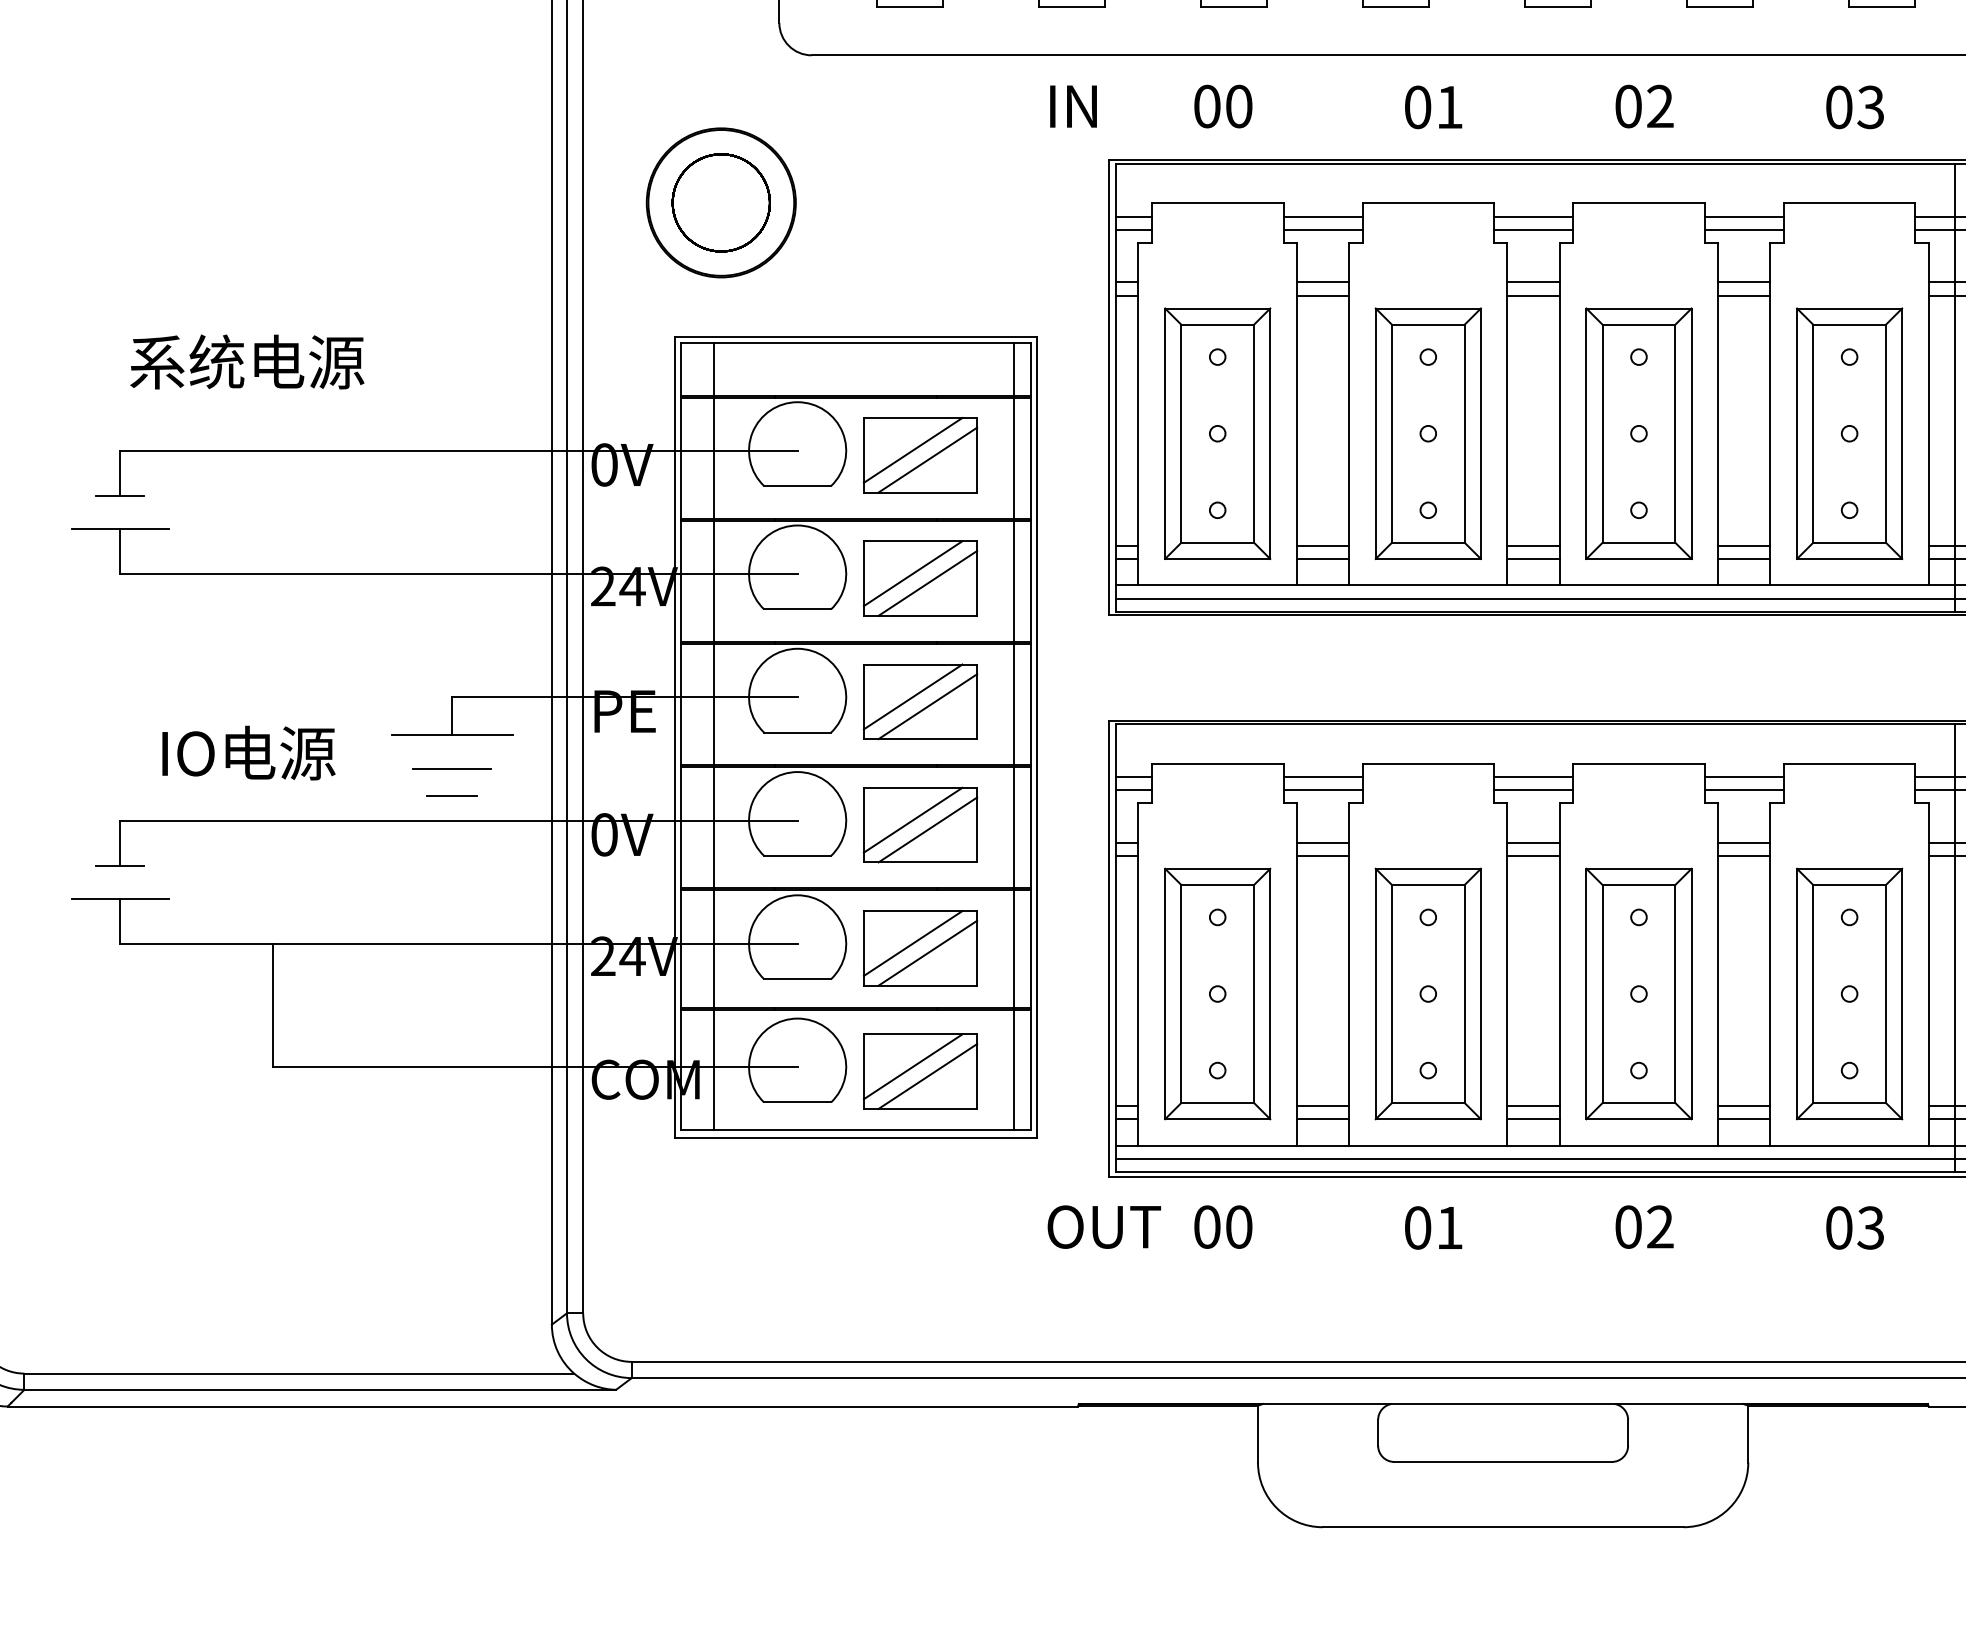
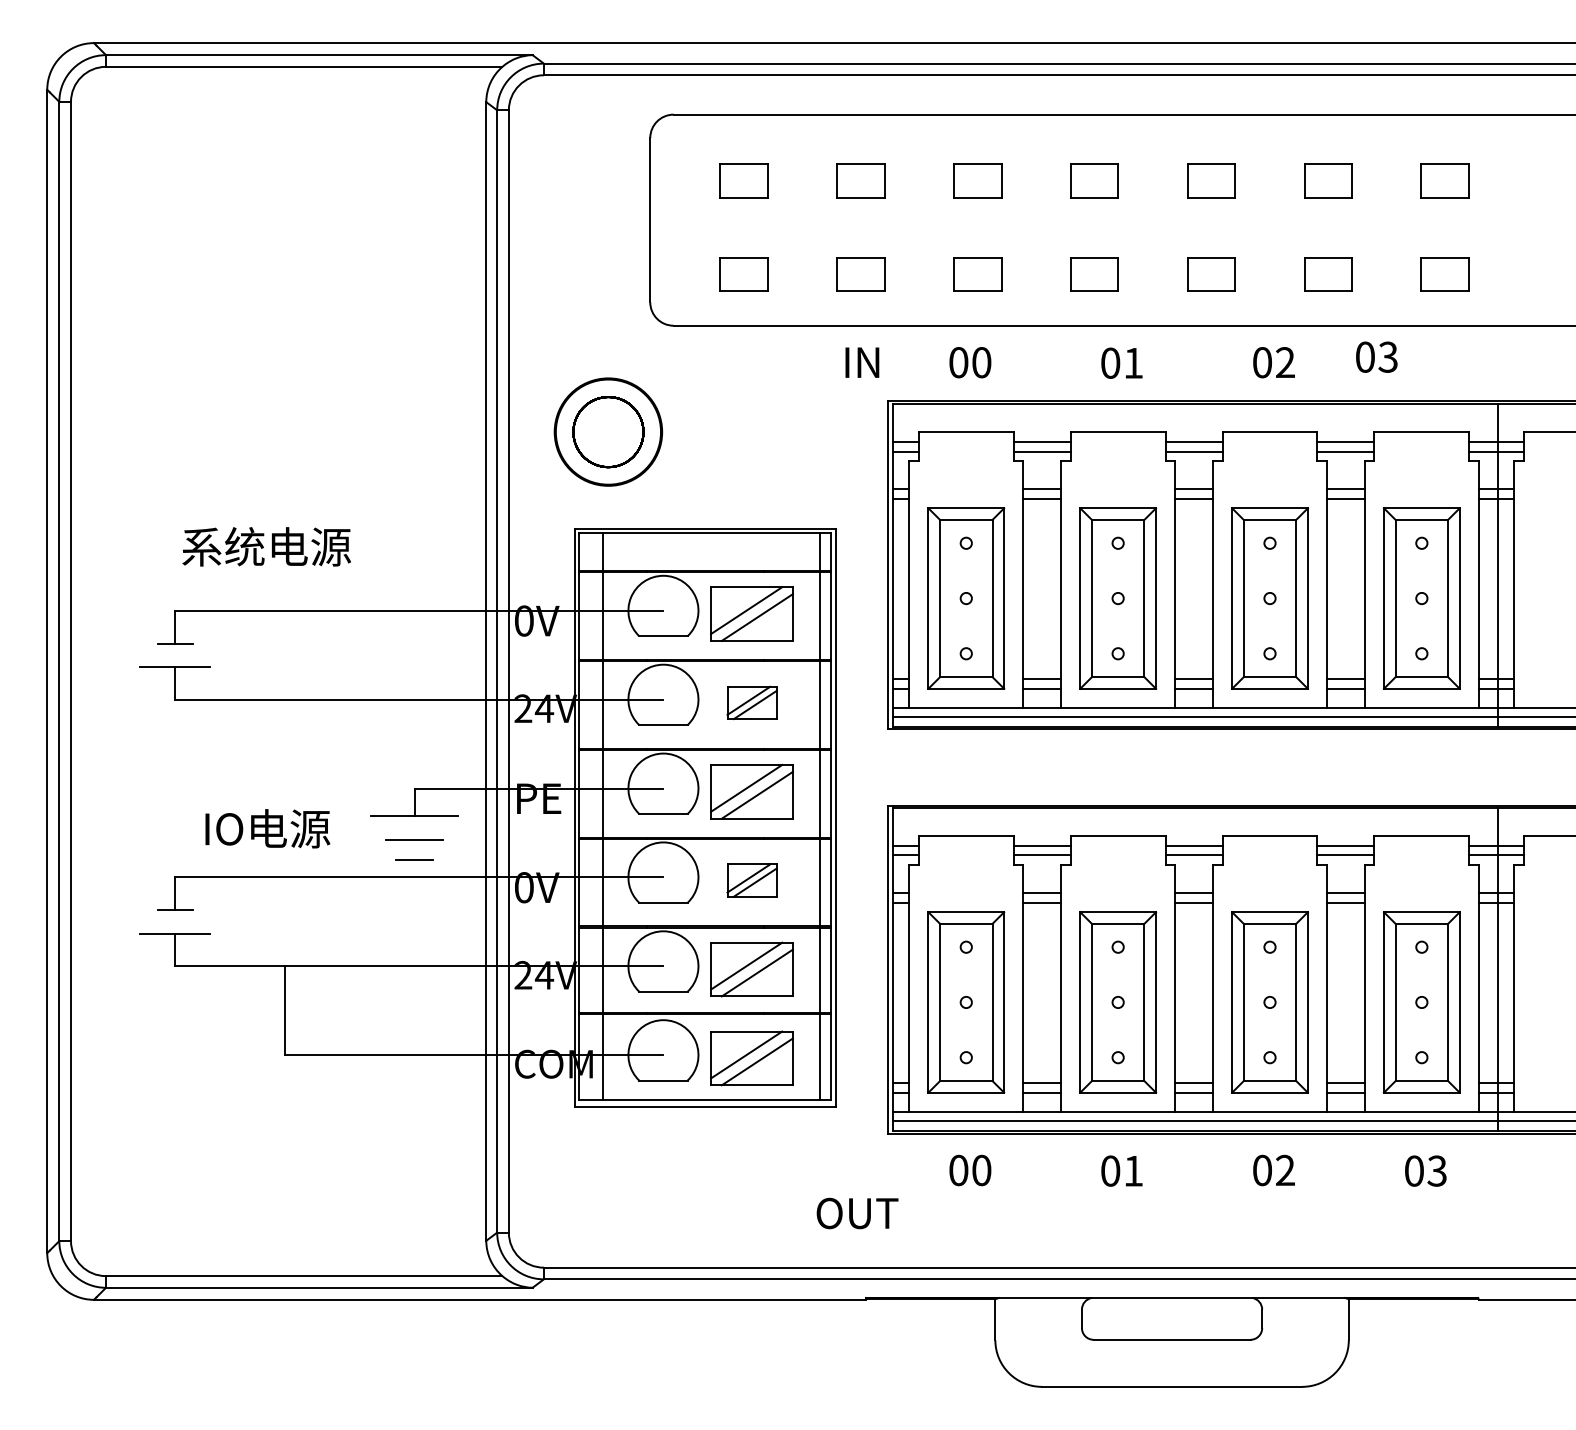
text: (1854, 106) -> (1376, 356), moved
part: (919, 577) -> (751, 702), size x0.6
part: (919, 824) -> (751, 880), size x0.6
text: (1104, 1227) -> (857, 1213), moved

